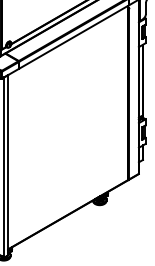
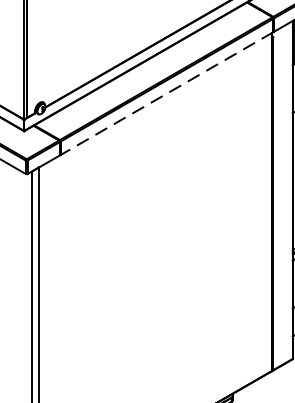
line: (73, 37) -> (165, 94), solid -> dashed

